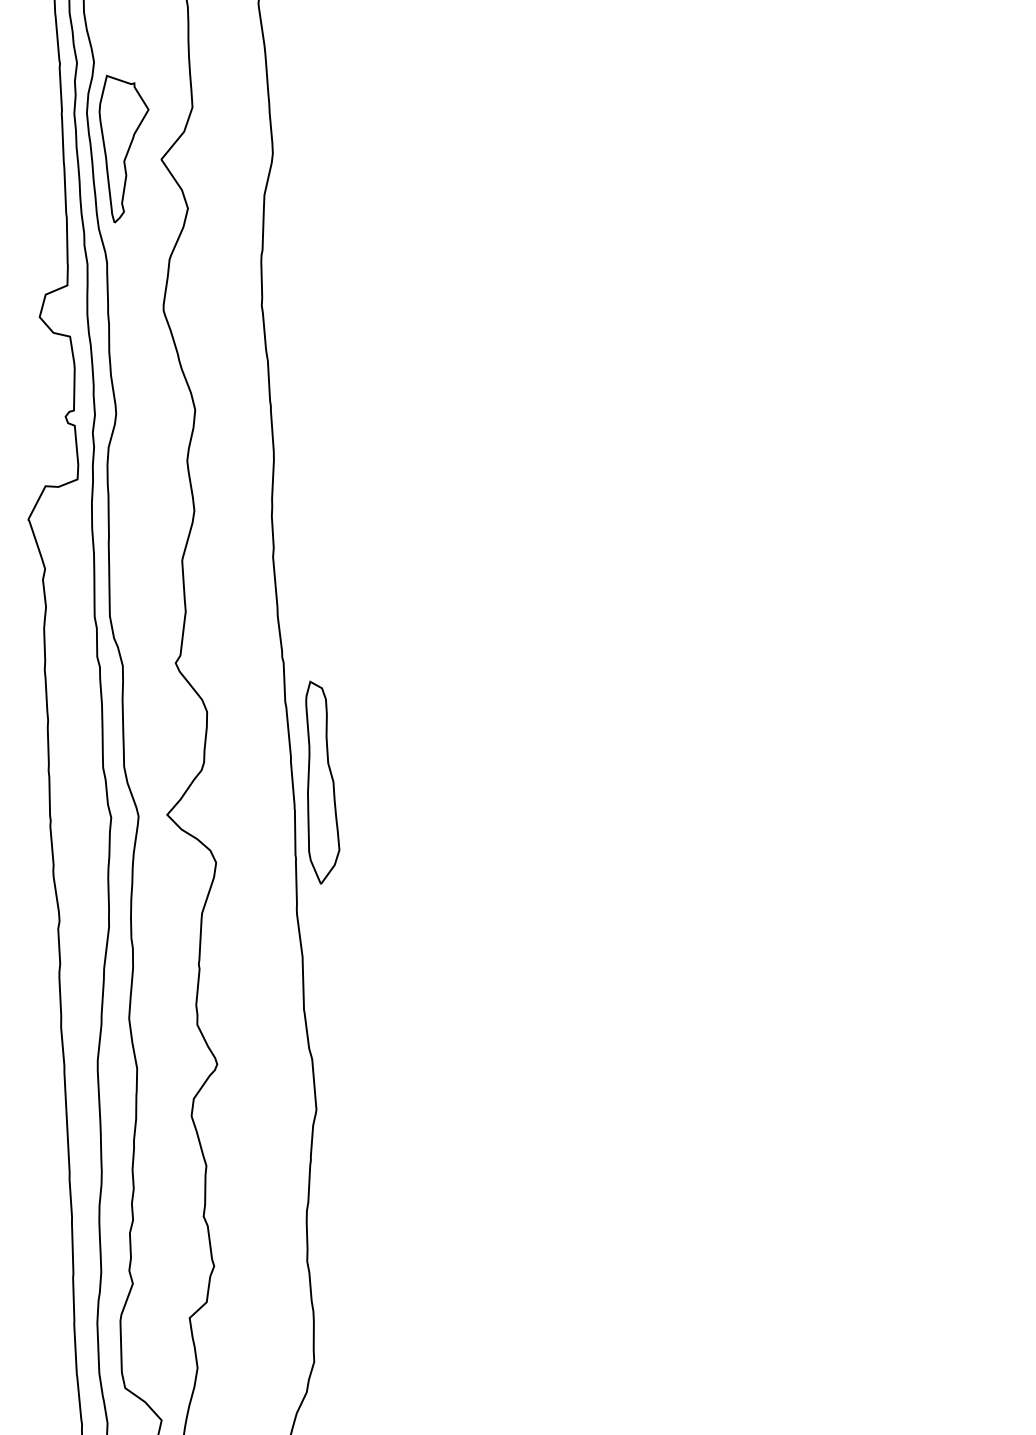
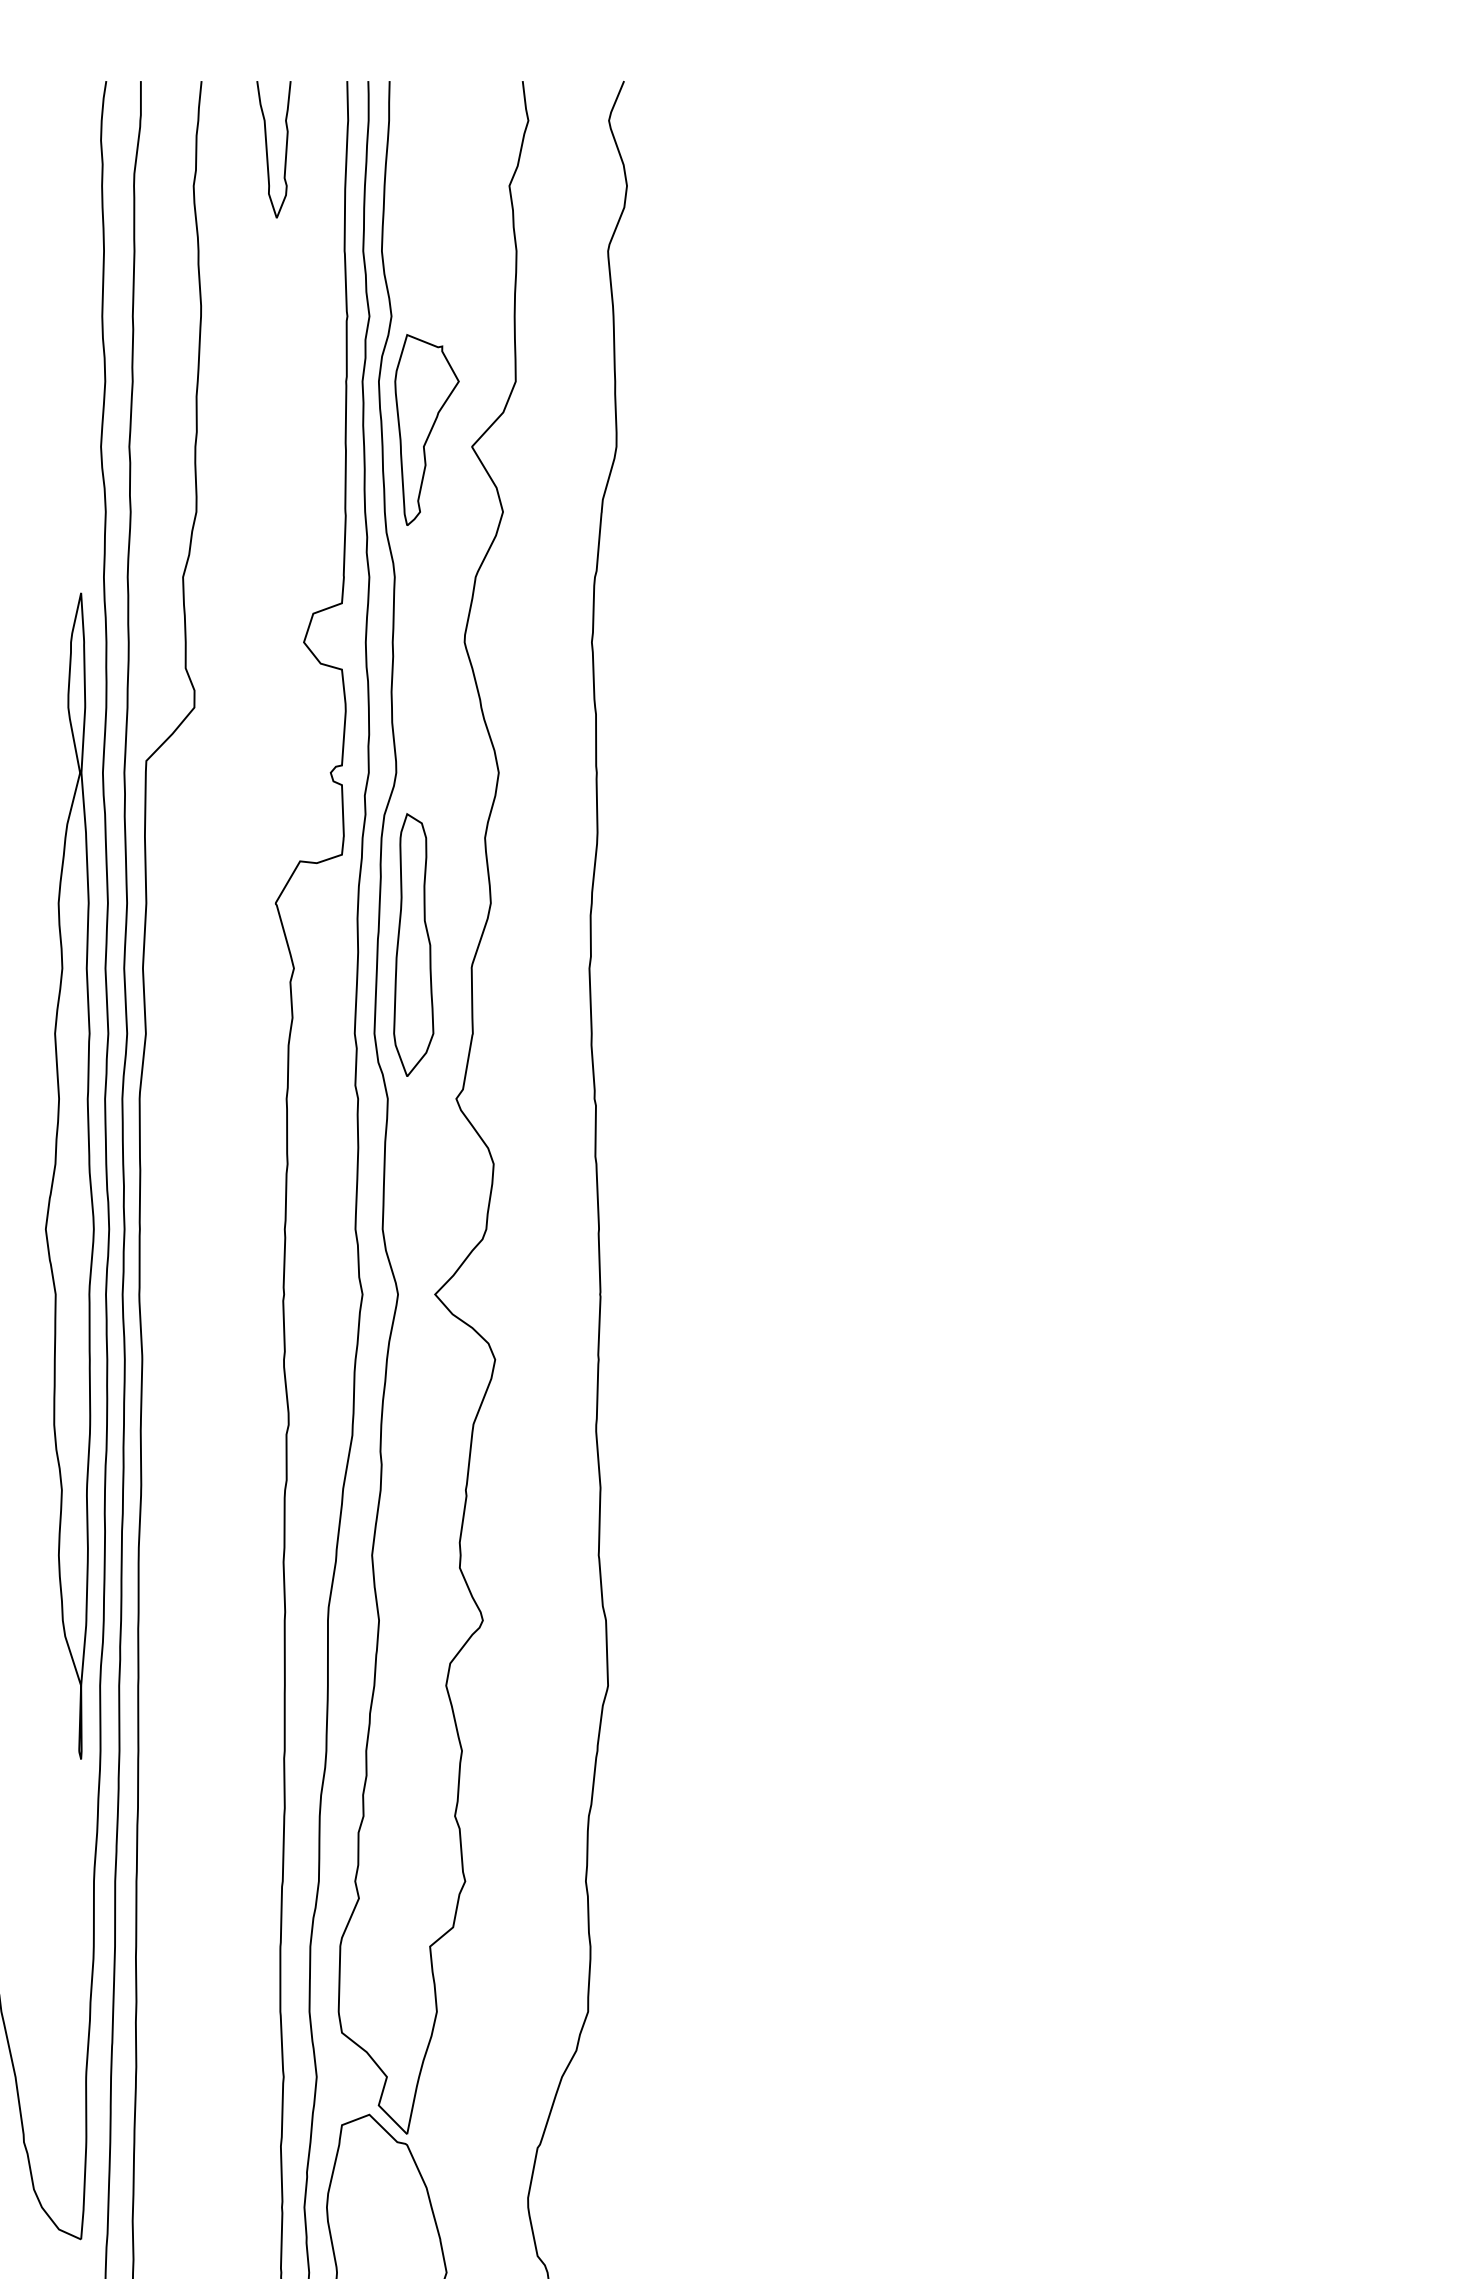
part: (320, 782) -> (413, 944), moved

